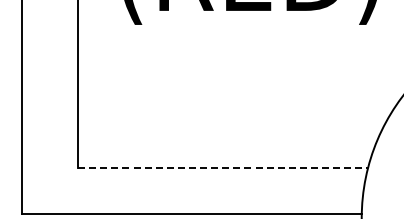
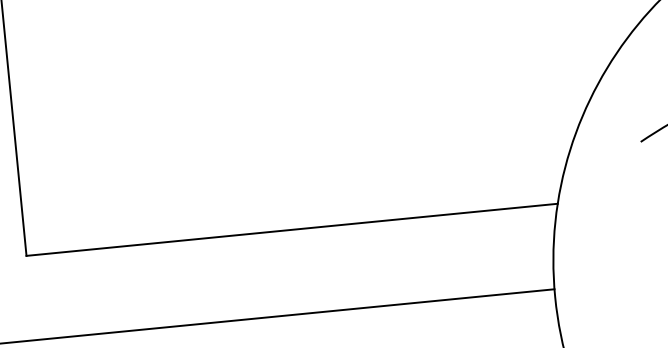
line: (223, 168) -> (292, 230), dashed -> solid

